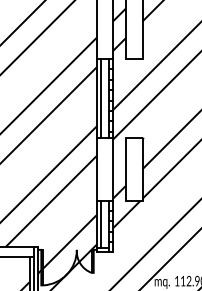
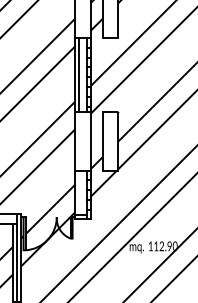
line: (101, 224) -> (79, 193), removed

